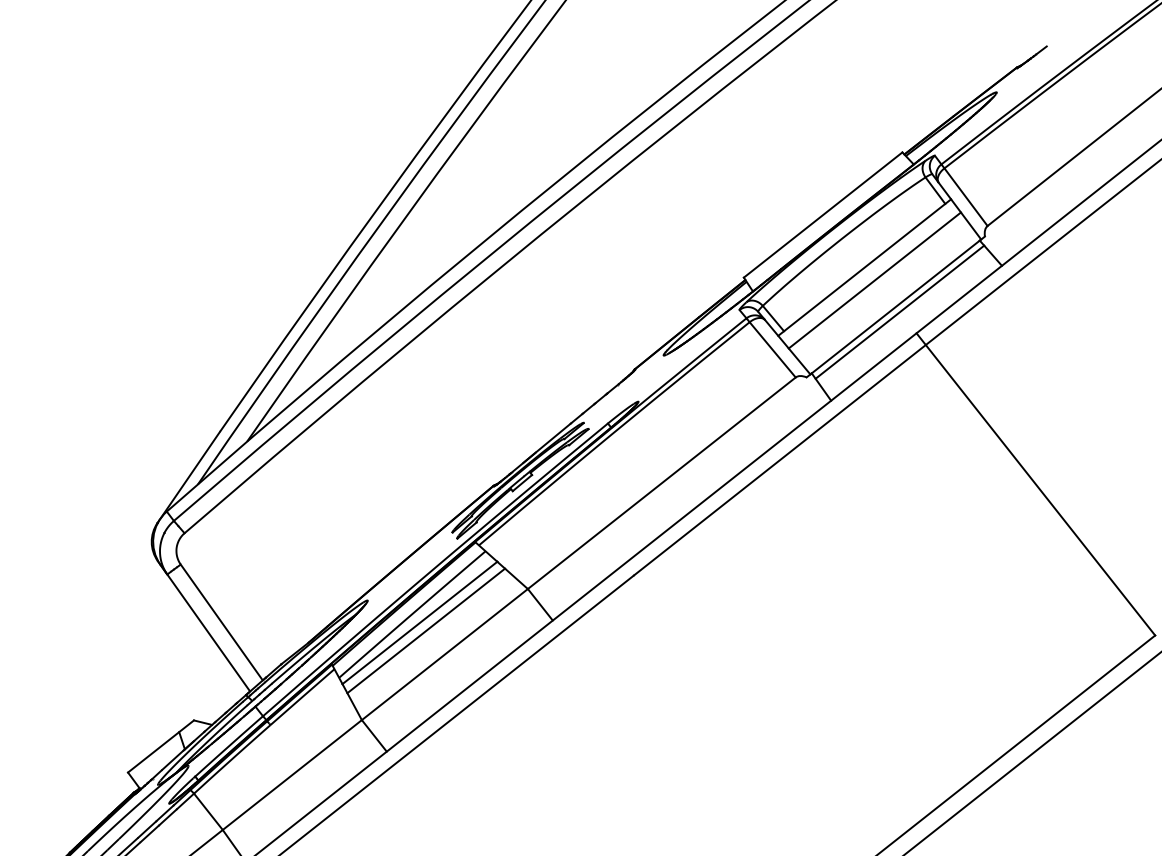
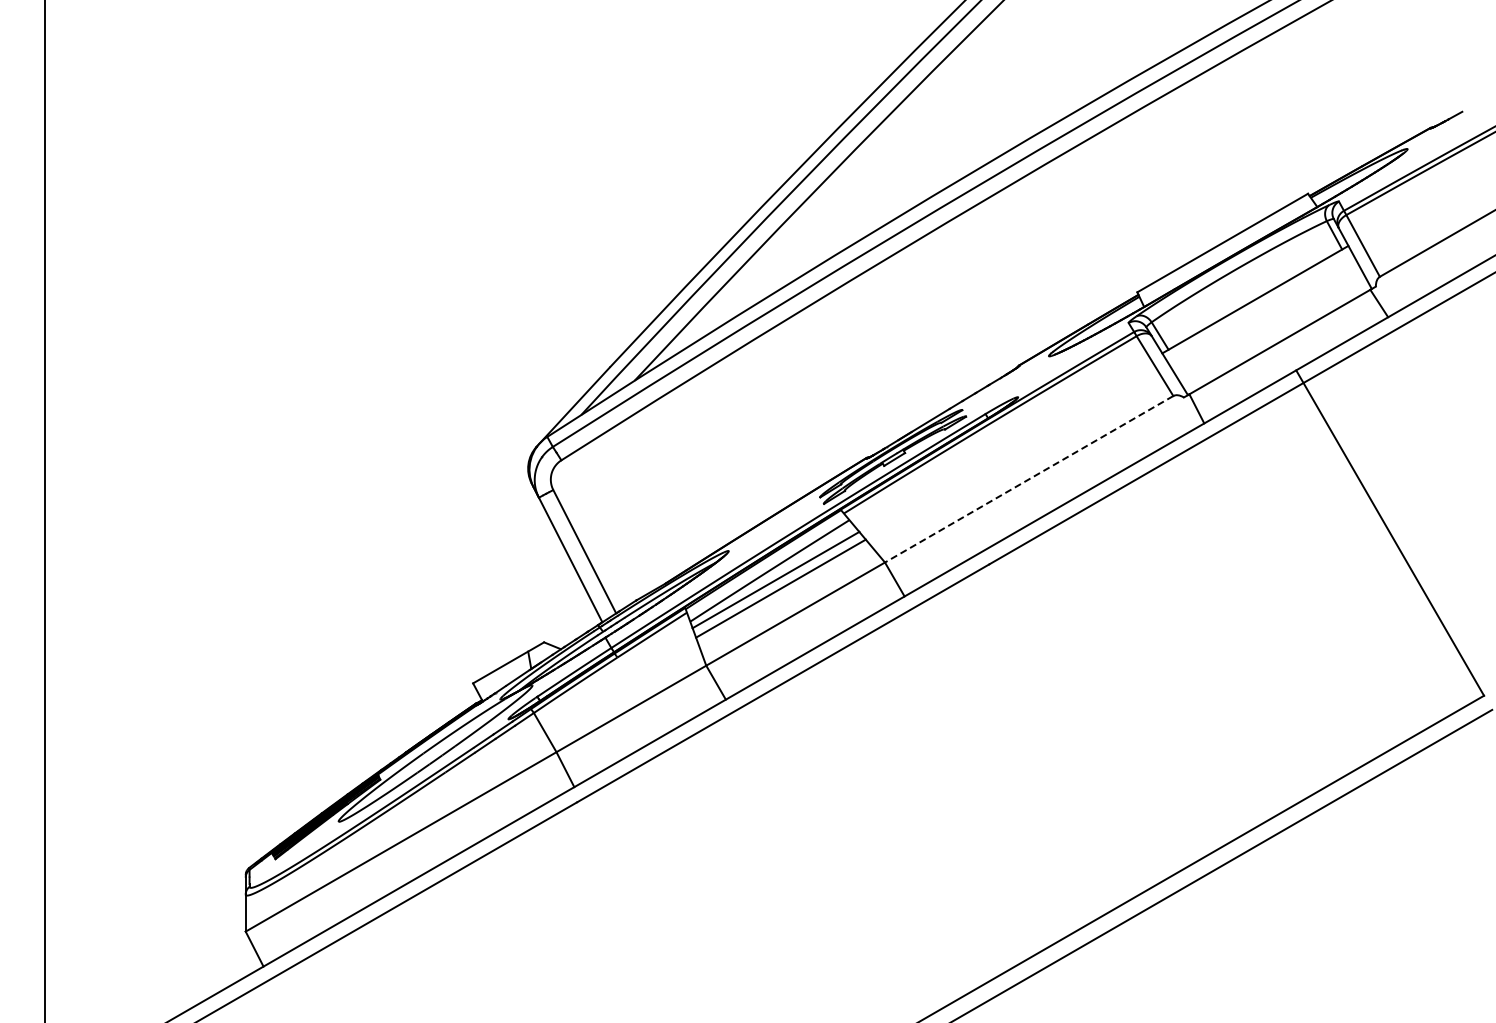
line: (874, 280) -> (1263, 313), removed
line: (899, 312) -> (1282, 347), removed
line: (661, 483) -> (1028, 479), solid -> dashed

